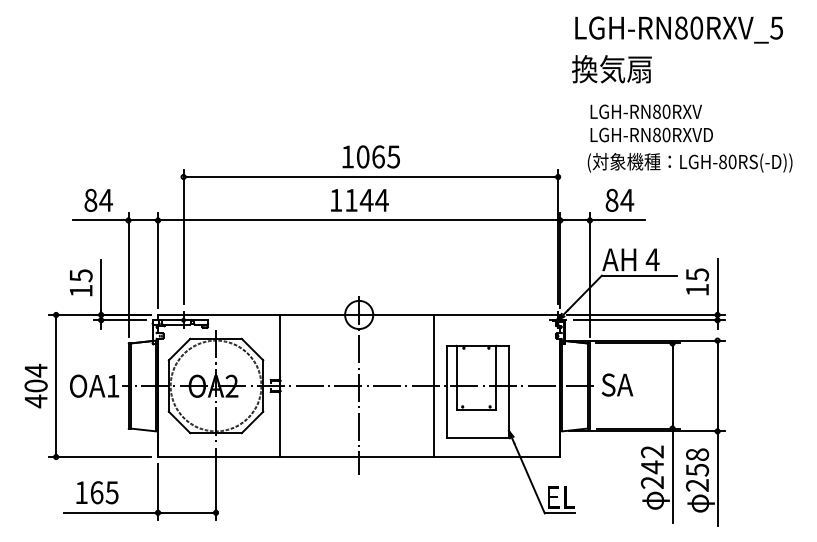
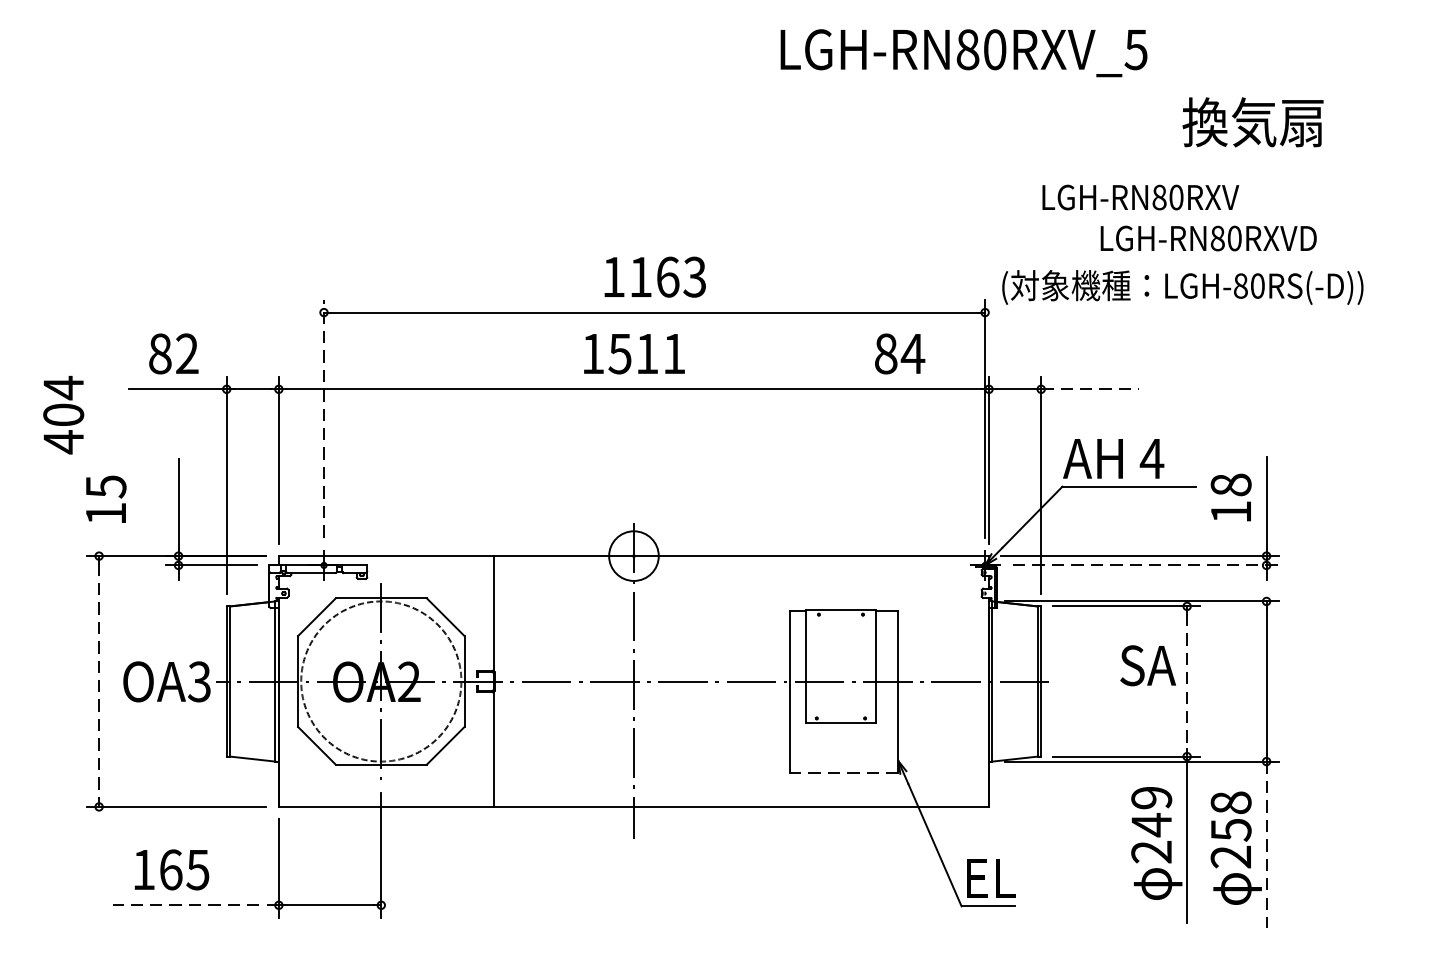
text: (678, 29) -> (962, 52), moved
text: (611, 69) -> (1252, 122), moved
text: (651, 134) -> (1208, 237), moved
text: (378, 156) -> (668, 276), 1065 -> 1163
text: (689, 162) -> (1181, 286), moved
text: (105, 199) -> (186, 352), 84 -> 82
text: (619, 199) -> (899, 352), moved
text: (366, 200) -> (646, 354), 1144 -> 1511
line: (617, 220) -> (1089, 389), solid -> dashed
line: (183, 236) -> (323, 417), solid -> dashed
text: (697, 274) -> (1231, 484), 15 -> 18
text: (81, 282) -> (106, 498), moved
line: (649, 320) -> (1146, 565), solid -> dashed
text: (617, 384) -> (1148, 664), moved
text: (35, 385) -> (62, 414), moved
text: (112, 385) -> (198, 680), OA1 -> OA3
line: (433, 385) -> (765, 680), removed
line: (56, 386) -> (99, 682), solid -> dashed
line: (672, 386) -> (1187, 682), solid -> dashed
line: (478, 437) -> (844, 772), solid -> dashed
text: (652, 451) -> (1151, 797), 242 -> 249
line: (717, 478) -> (1266, 844), solid -> dashed
line: (111, 512) -> (196, 904), solid -> dashed

